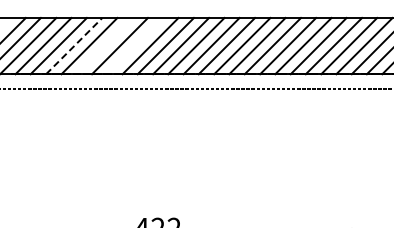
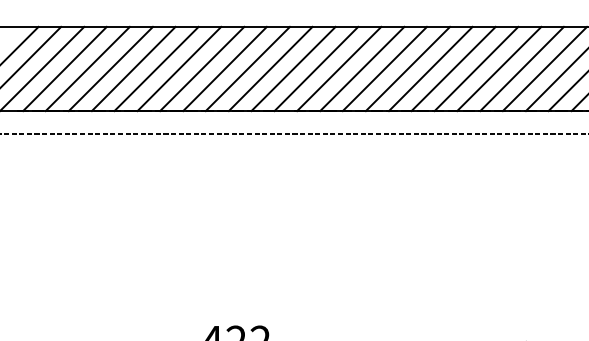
line: (104, 45) -> (156, 68), added
line: (135, 45) -> (202, 68), added
line: (74, 46) -> (111, 69), dashed -> solid

